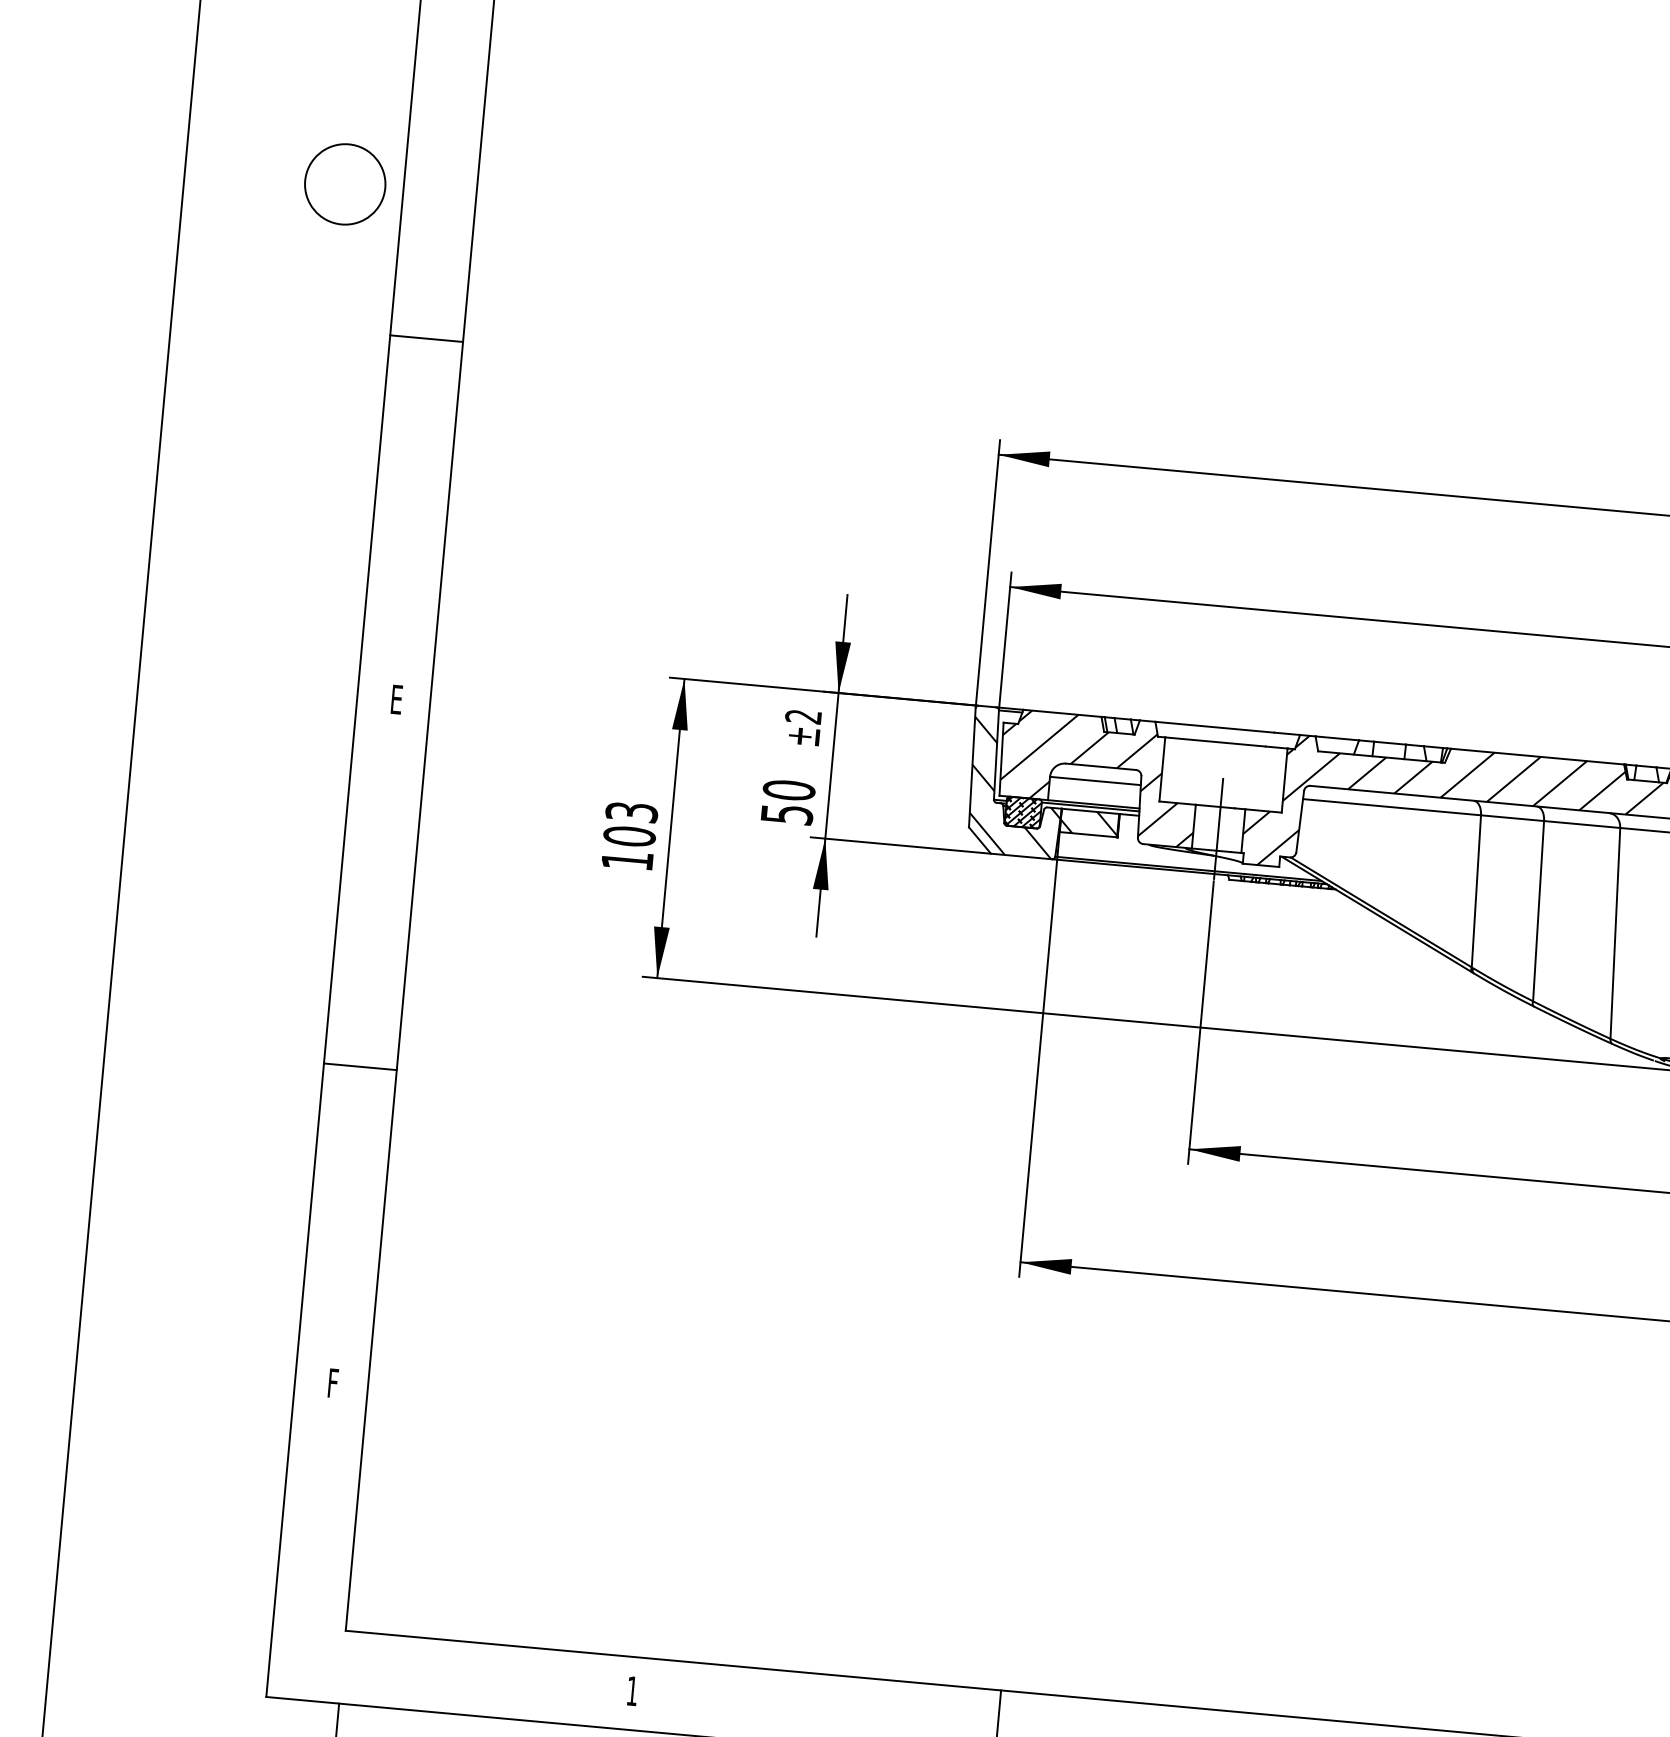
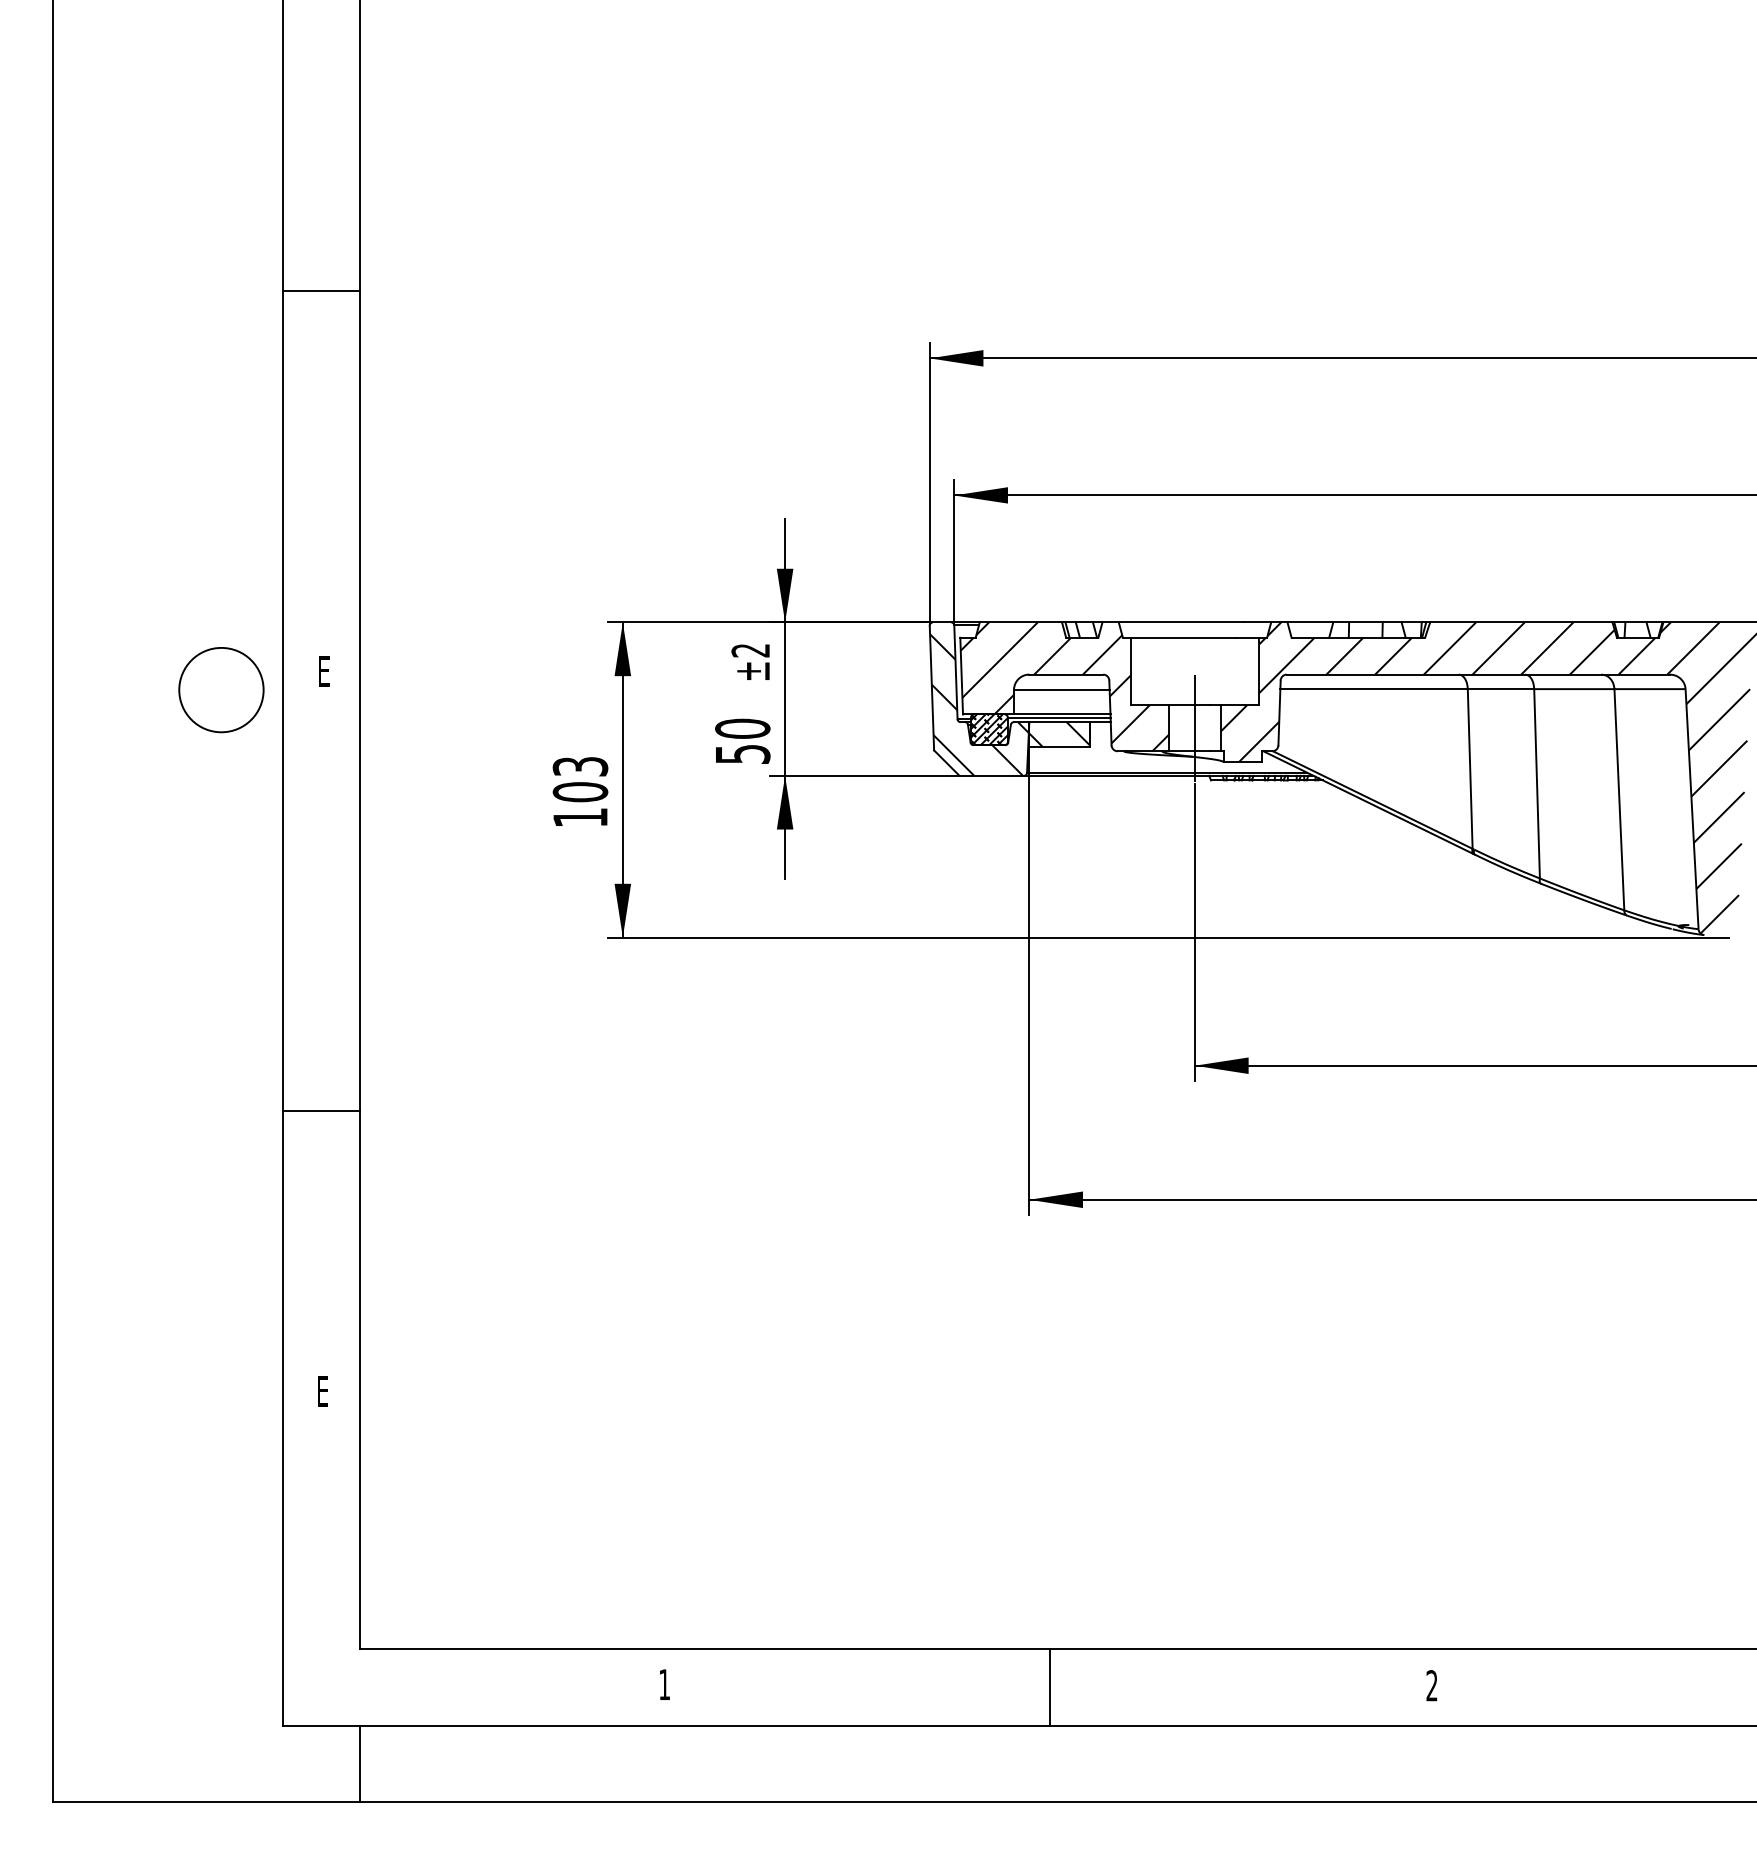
circle: (345, 184) -> (221, 690), moved
line: (359, 1066) -> (320, 1111), moved
text: (333, 1385) -> (323, 1393), F -> E

